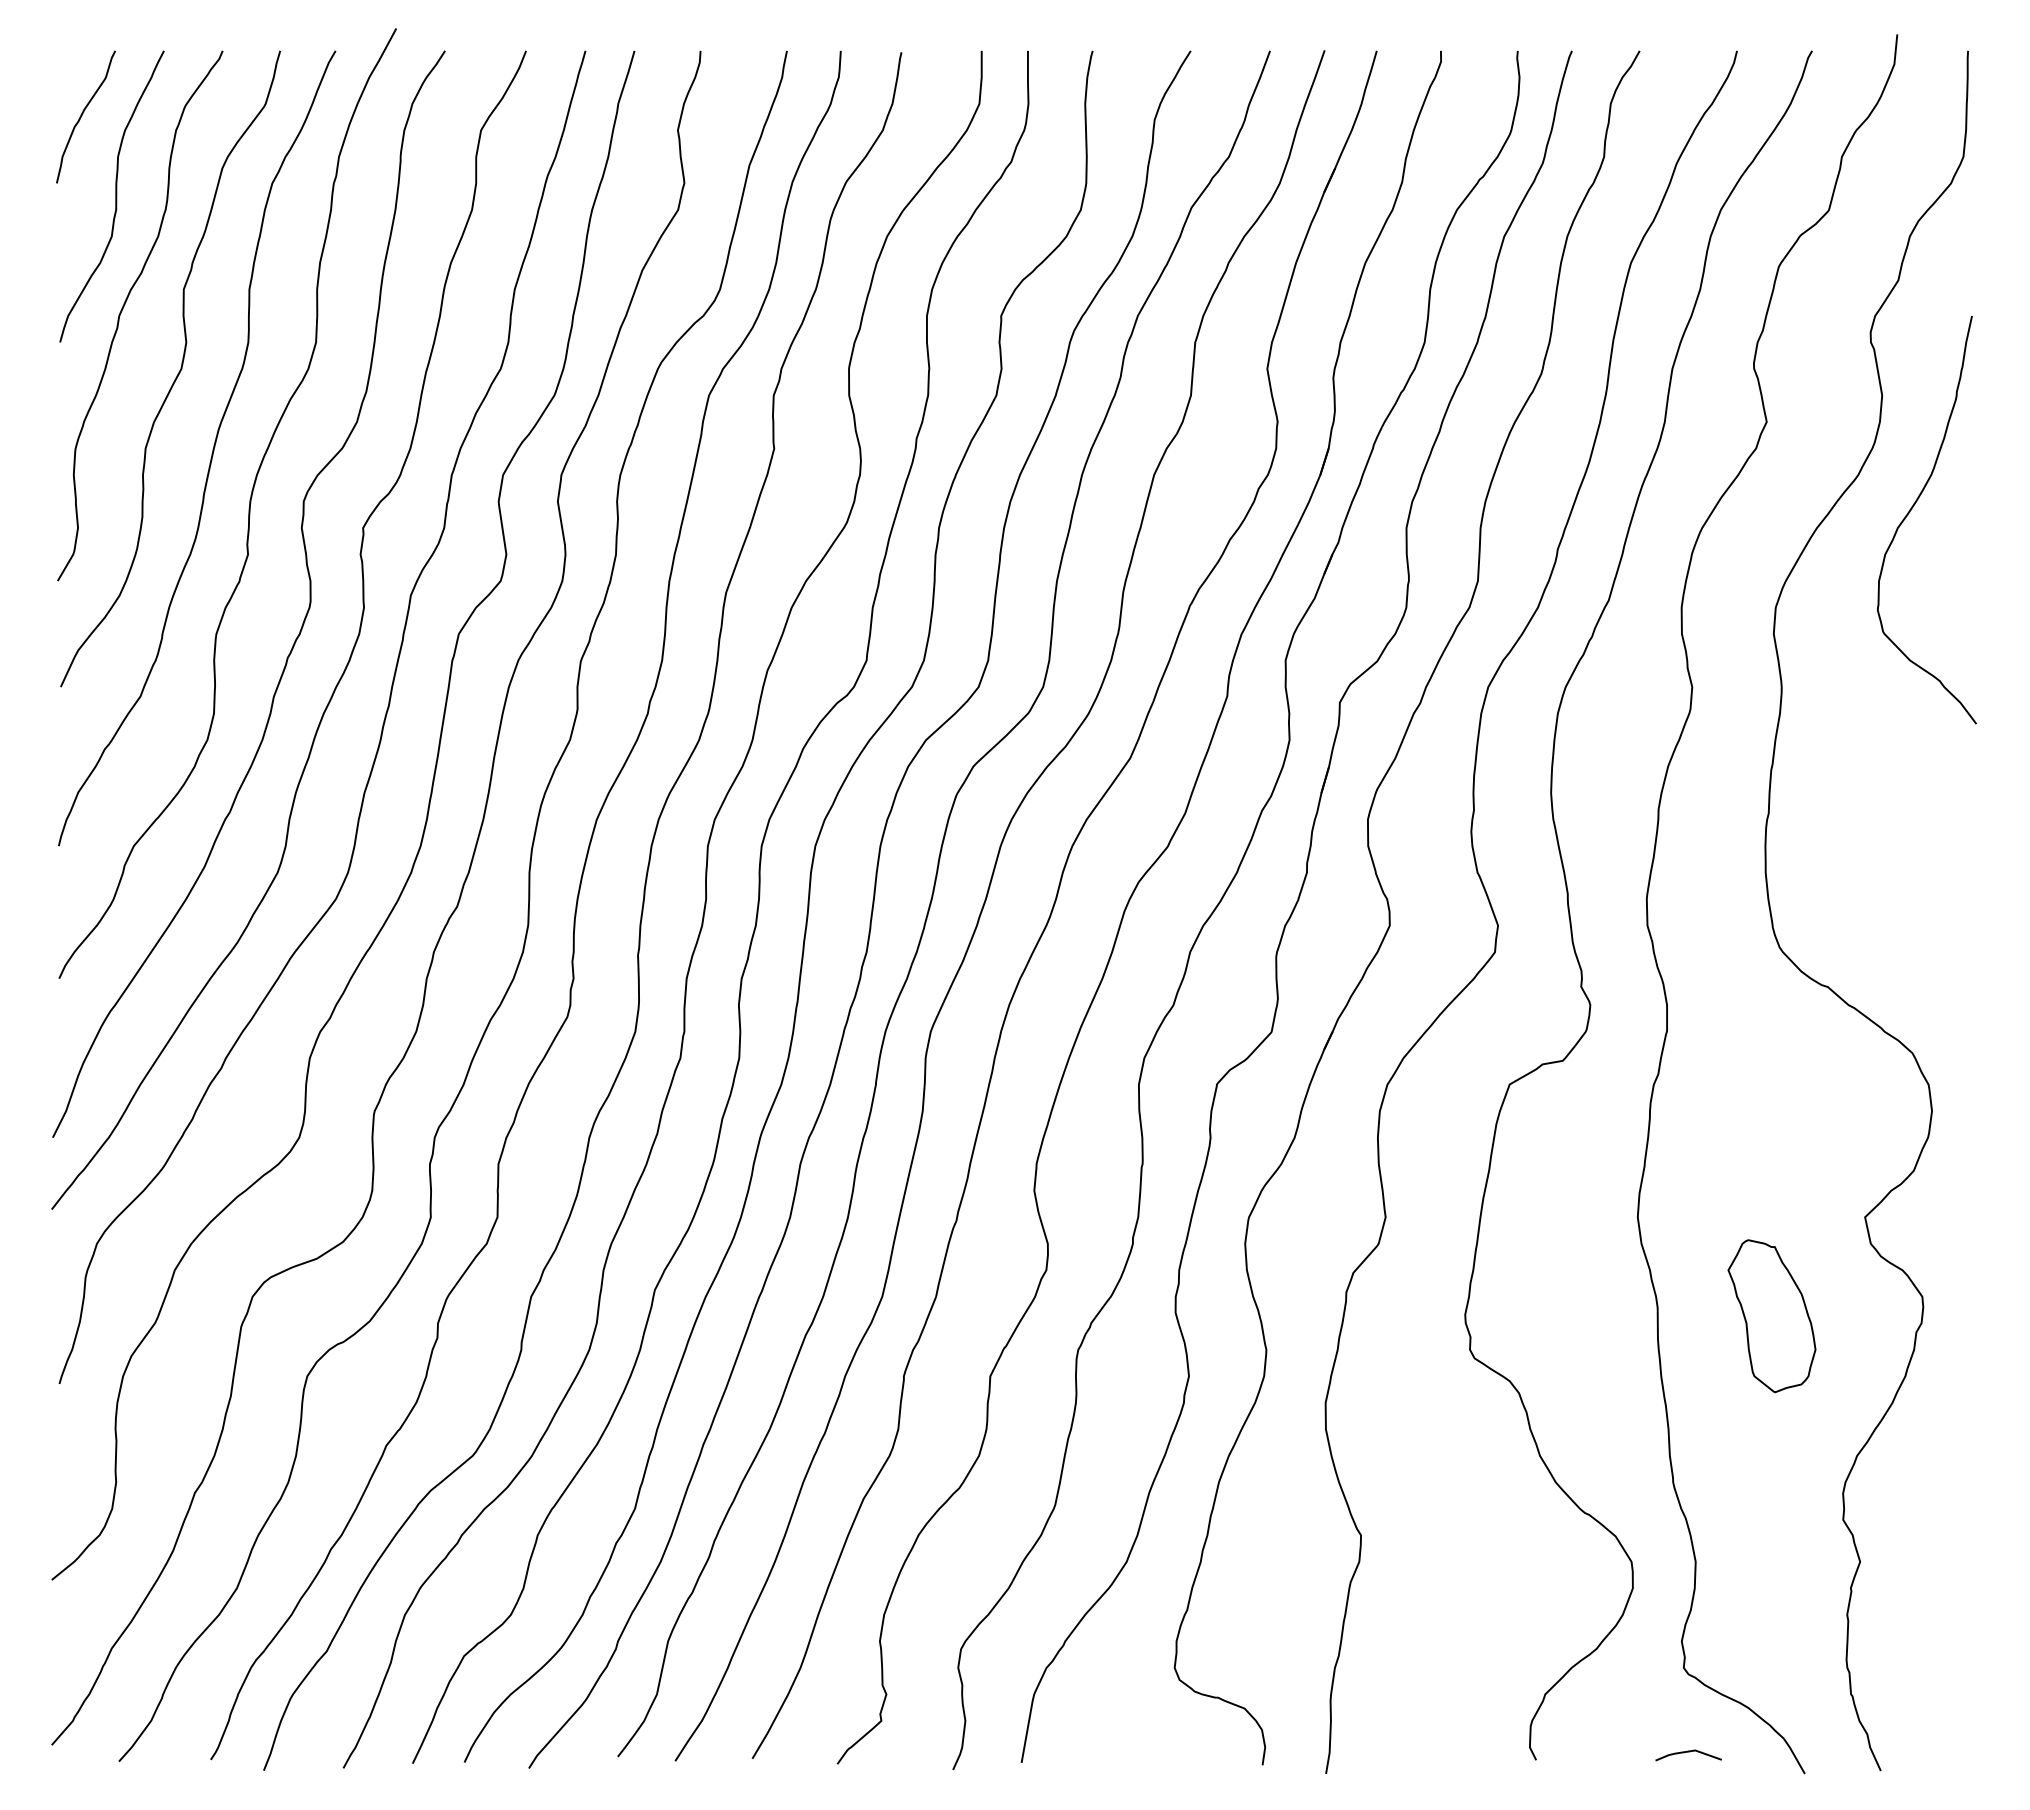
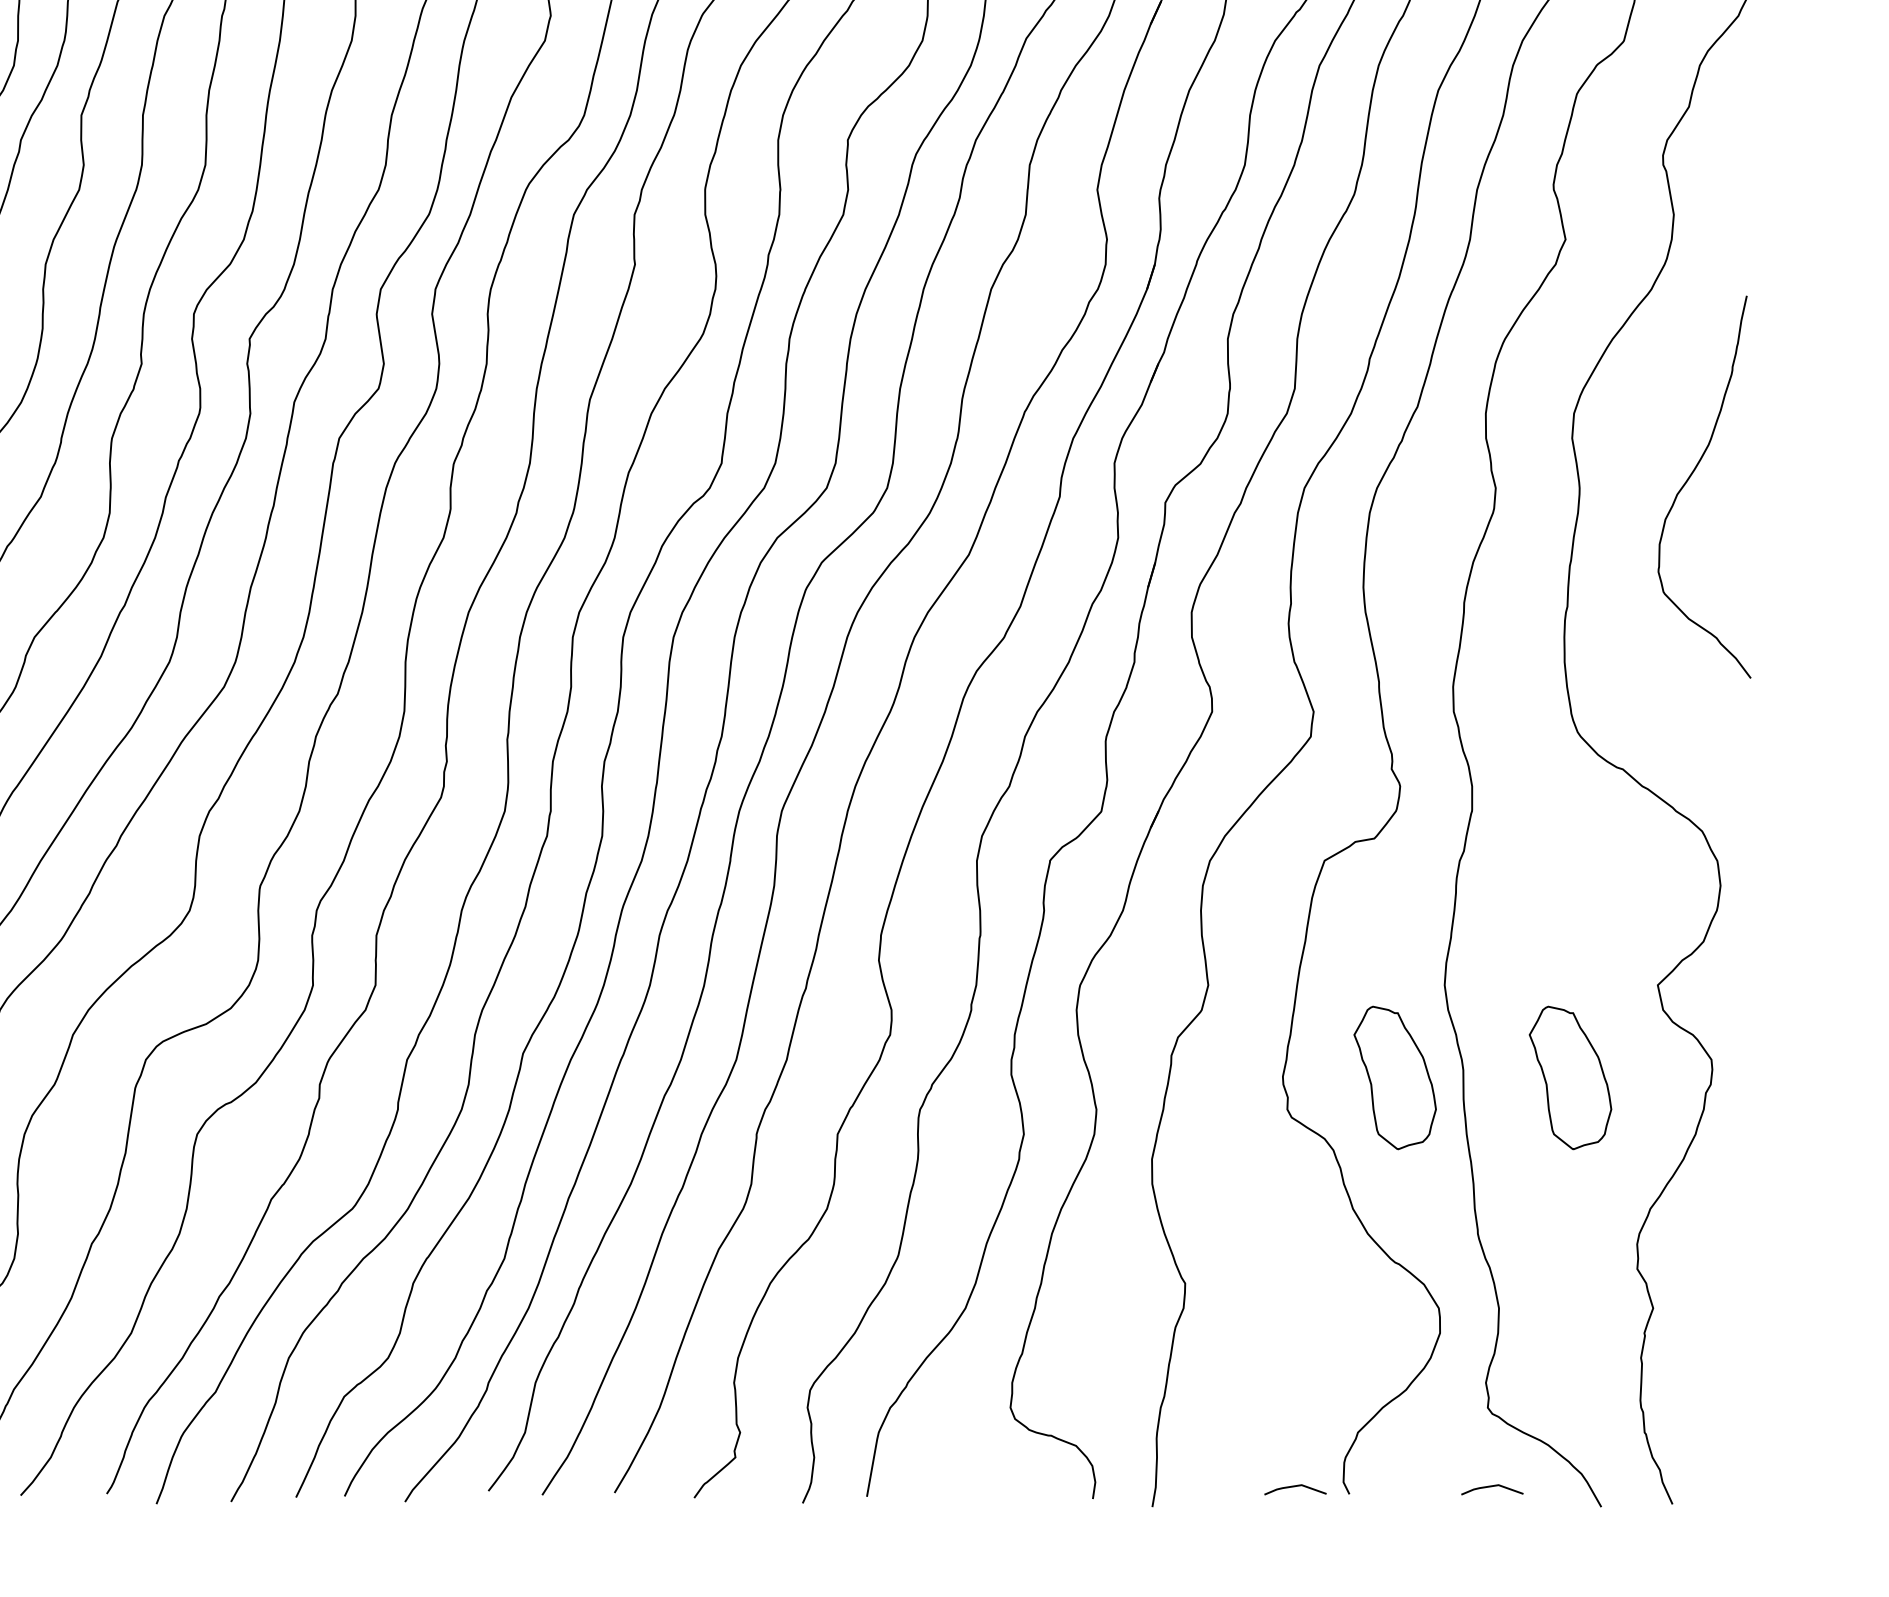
curve: (1911, 510) -> (1690, 478), moved
part: (1584, 1316) -> (1394, 1078), added
line: (1478, 1752) -> (1295, 1487), added

